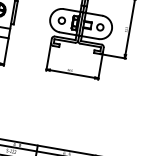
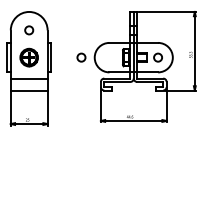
circle: (61, 20) -> (81, 57), moved

